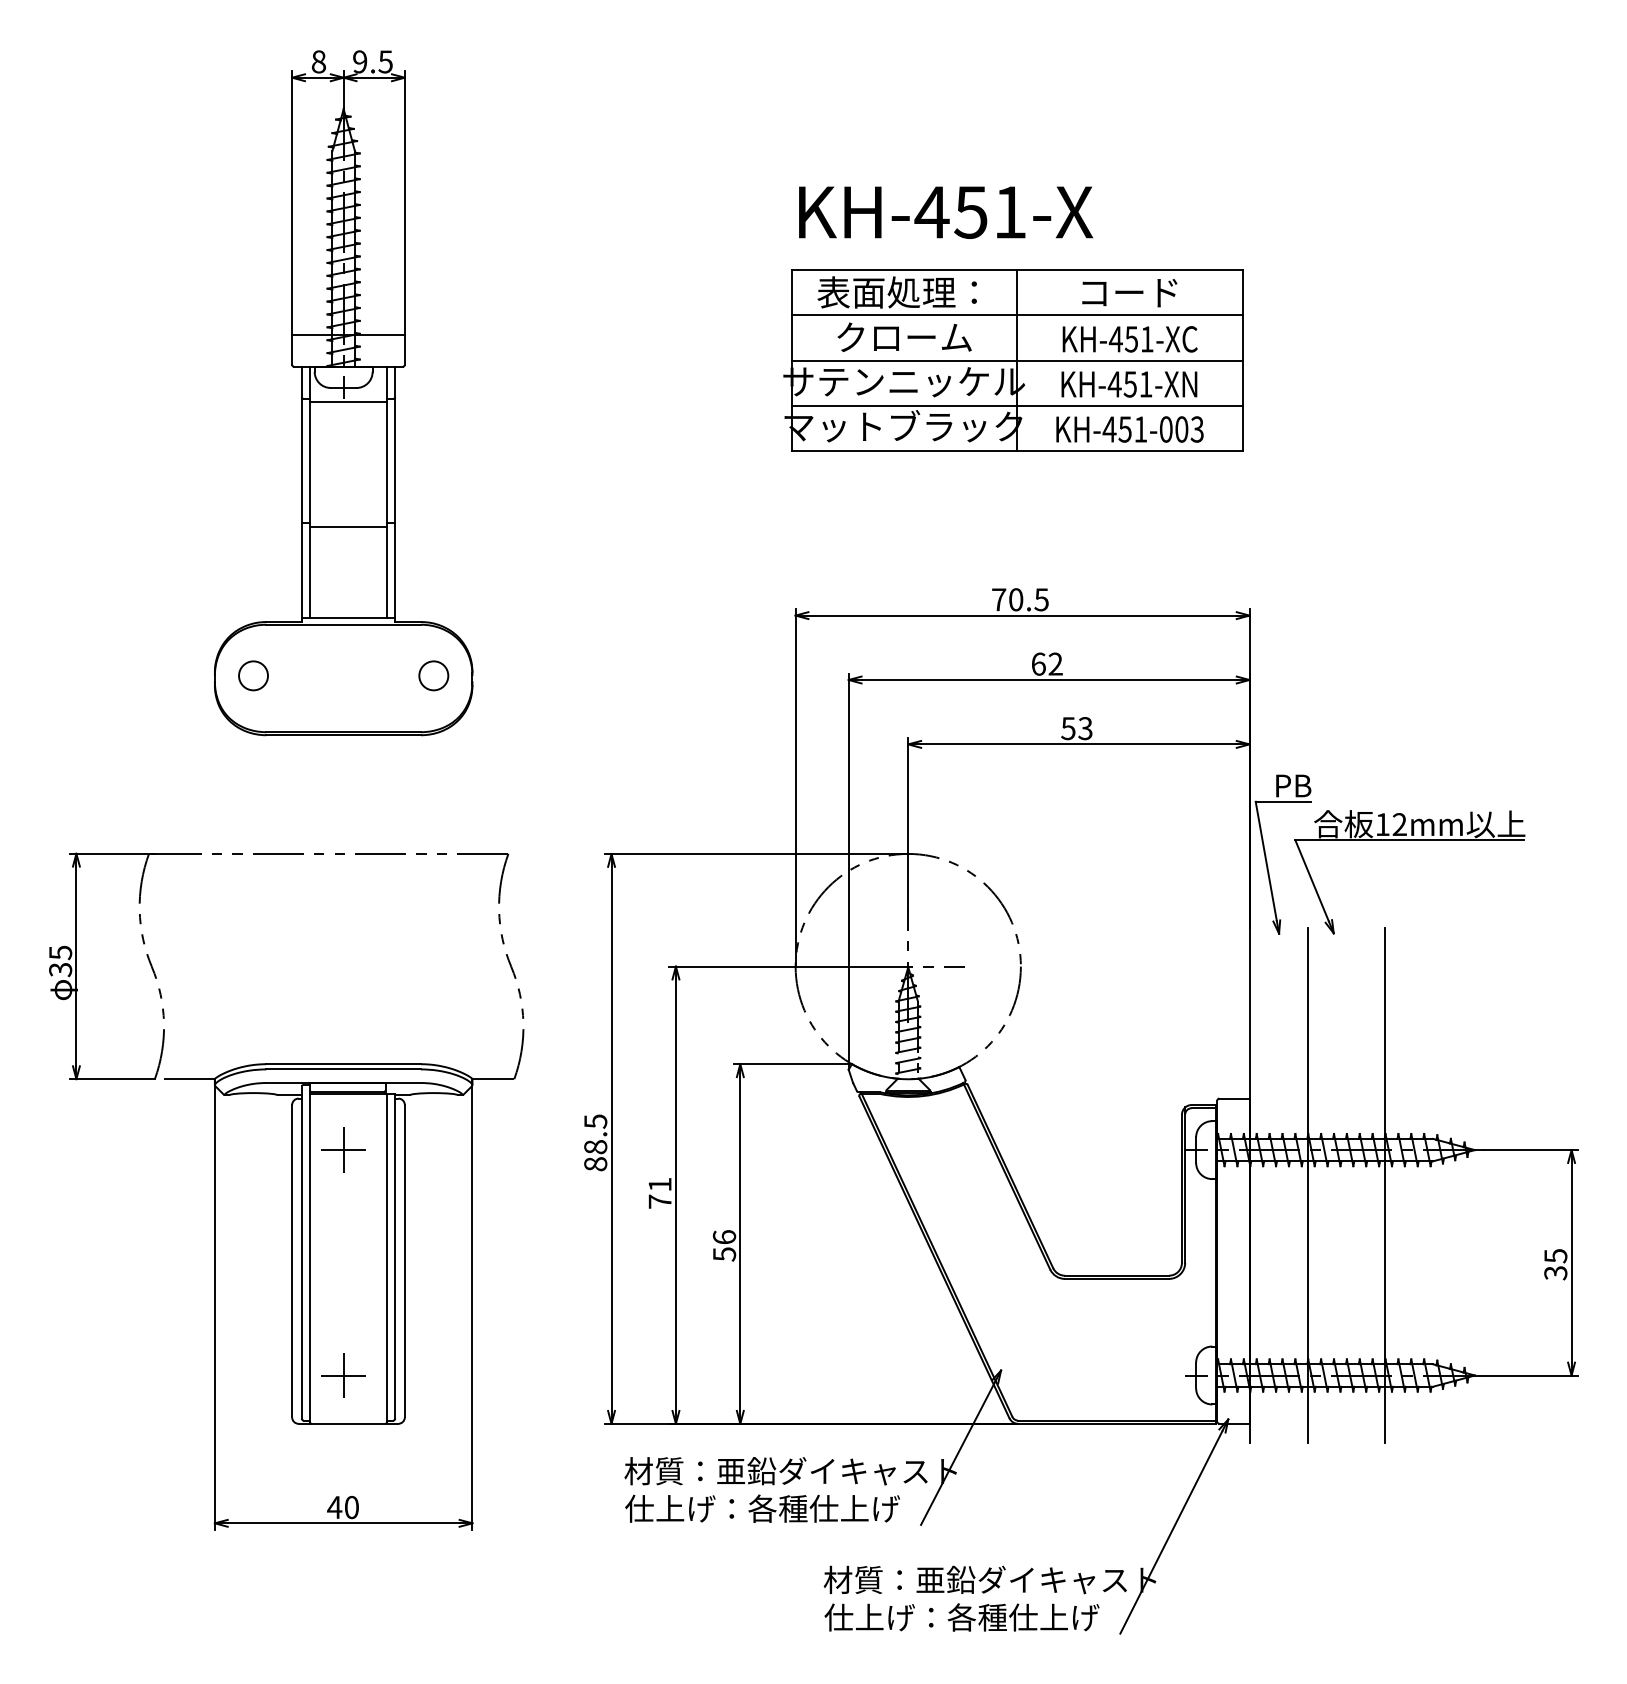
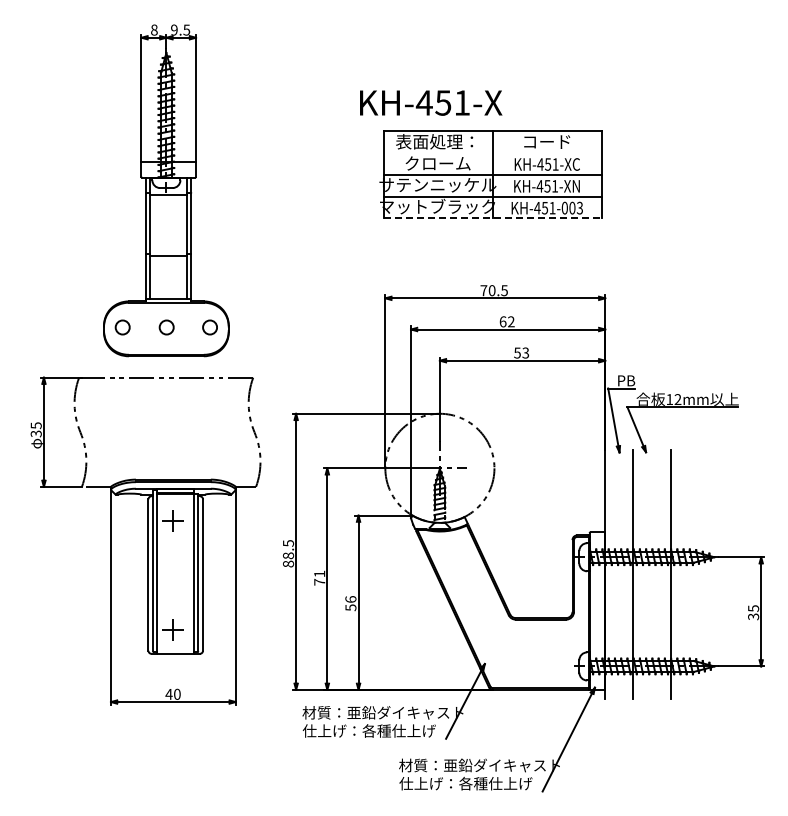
text: (946, 211) -> (431, 102), moved
line: (1016, 314) -> (492, 152), removed
line: (1018, 450) -> (493, 218), solid -> dashed
circle: (343, 675) -> (166, 327), added
part: (286, 1189) -> (145, 540), moved

